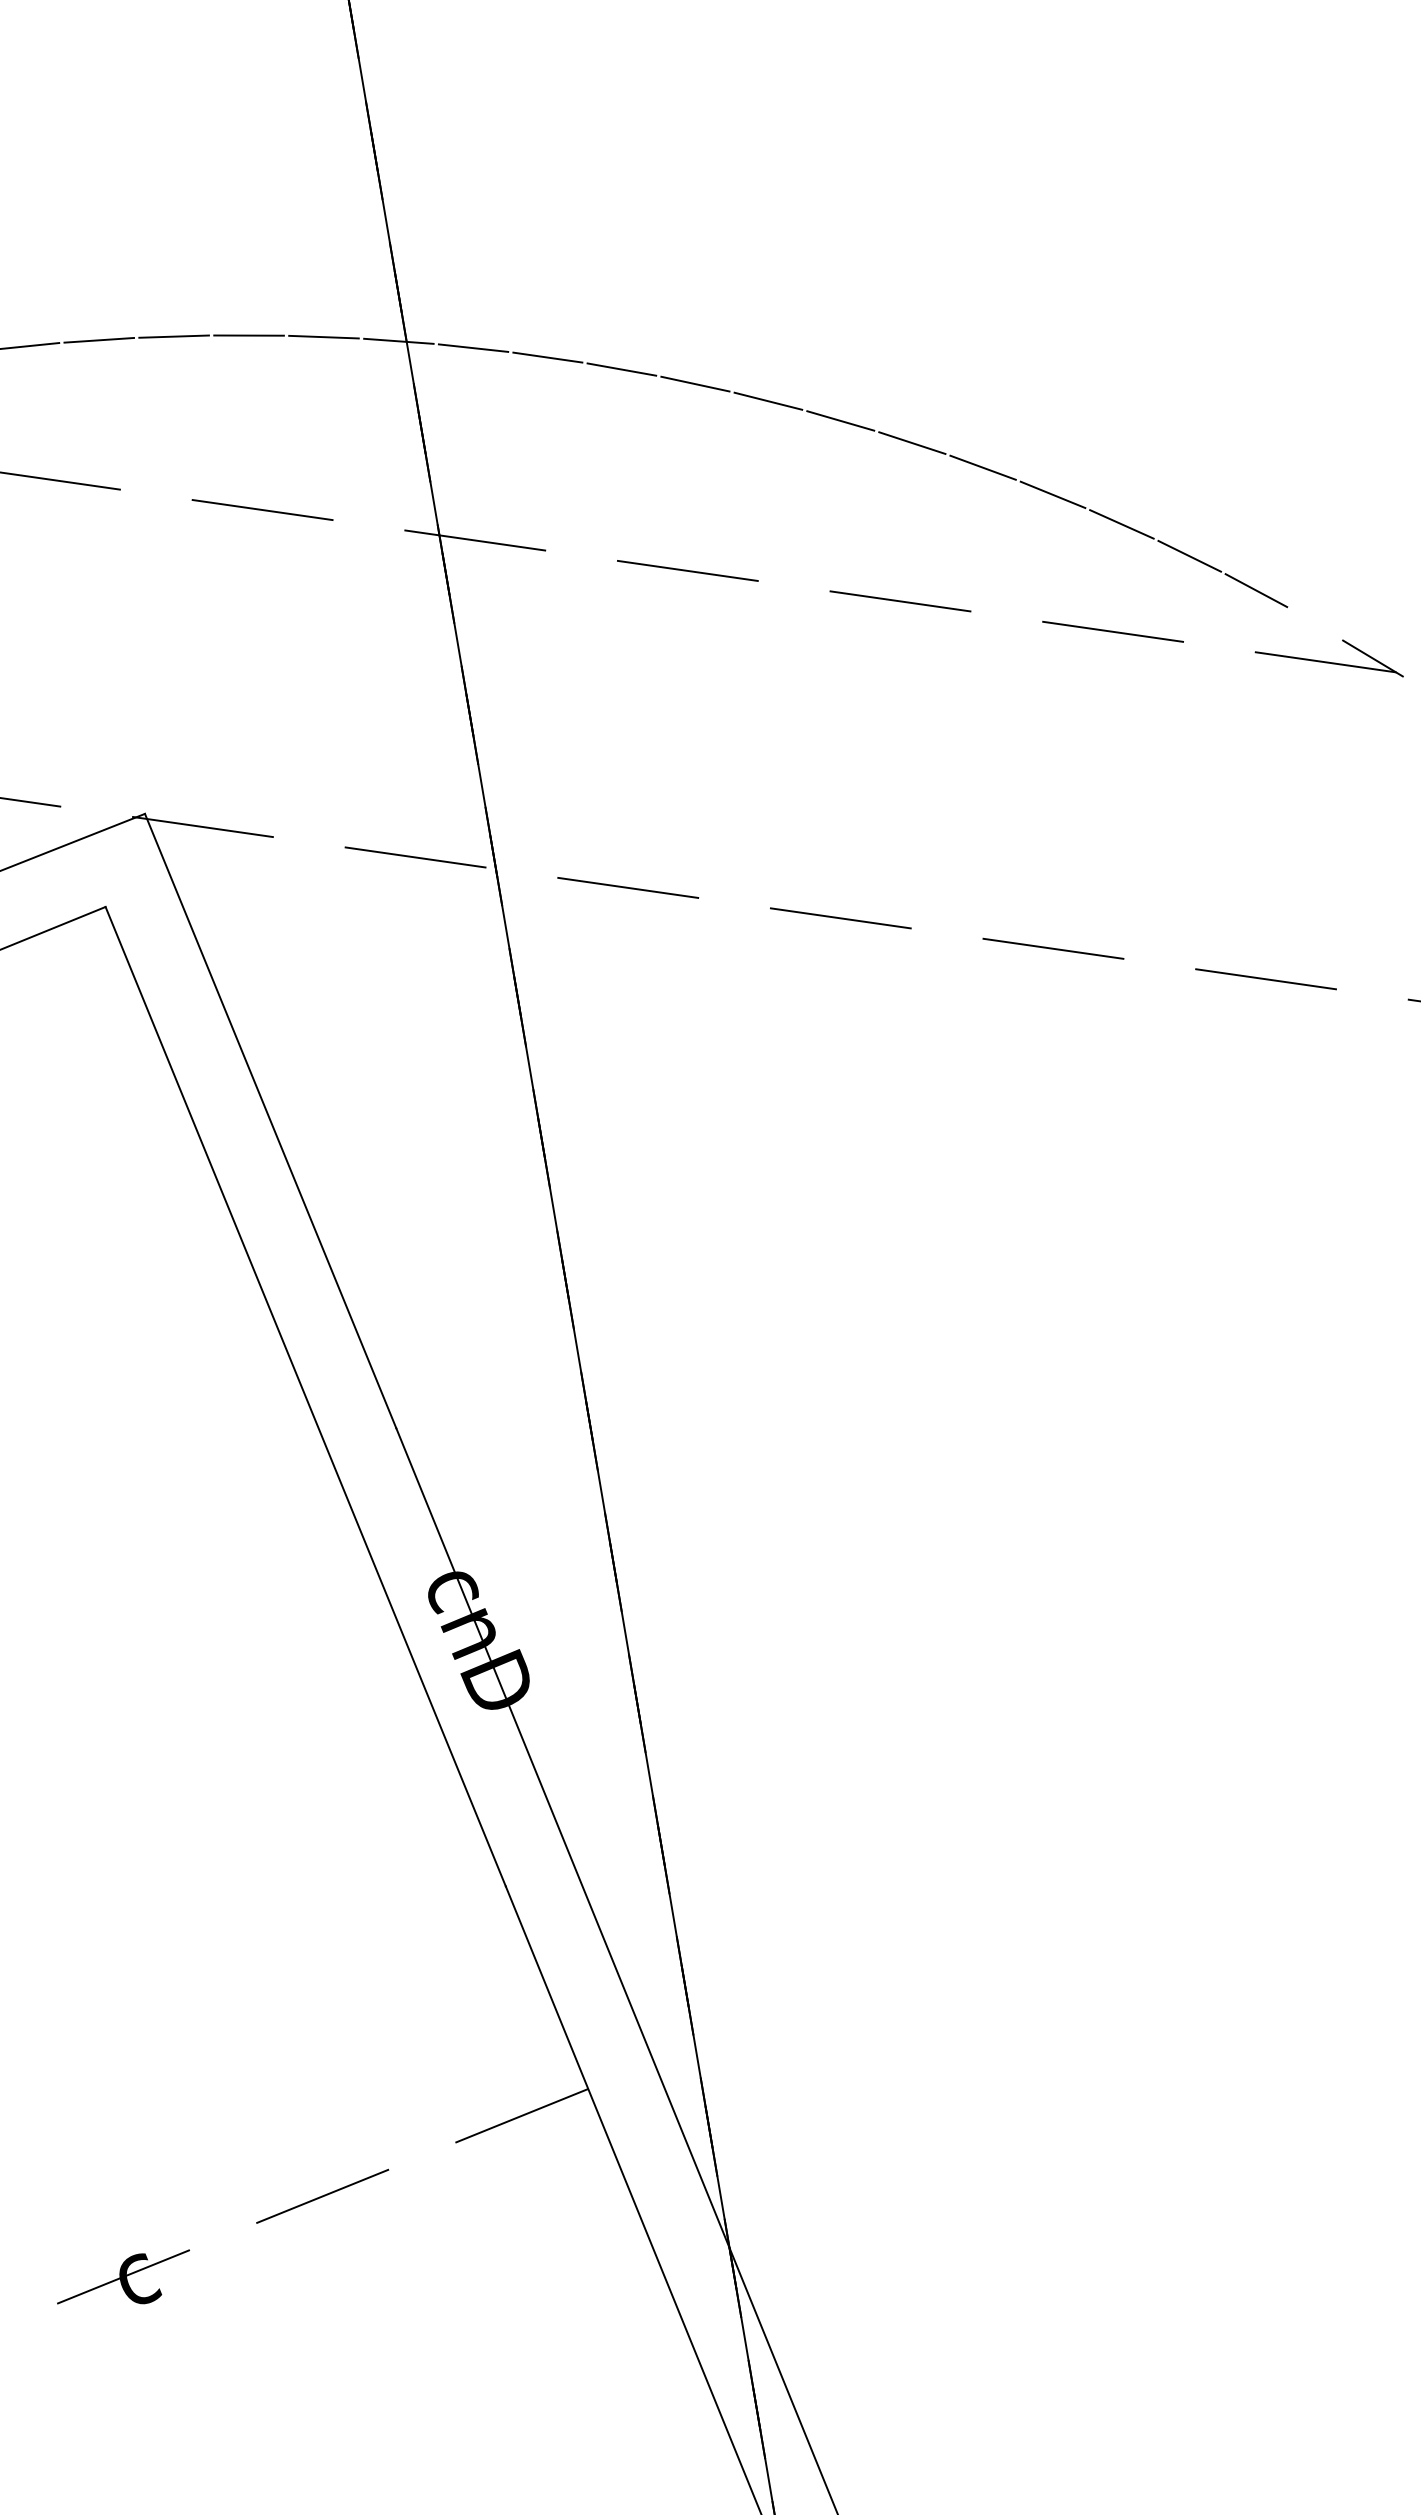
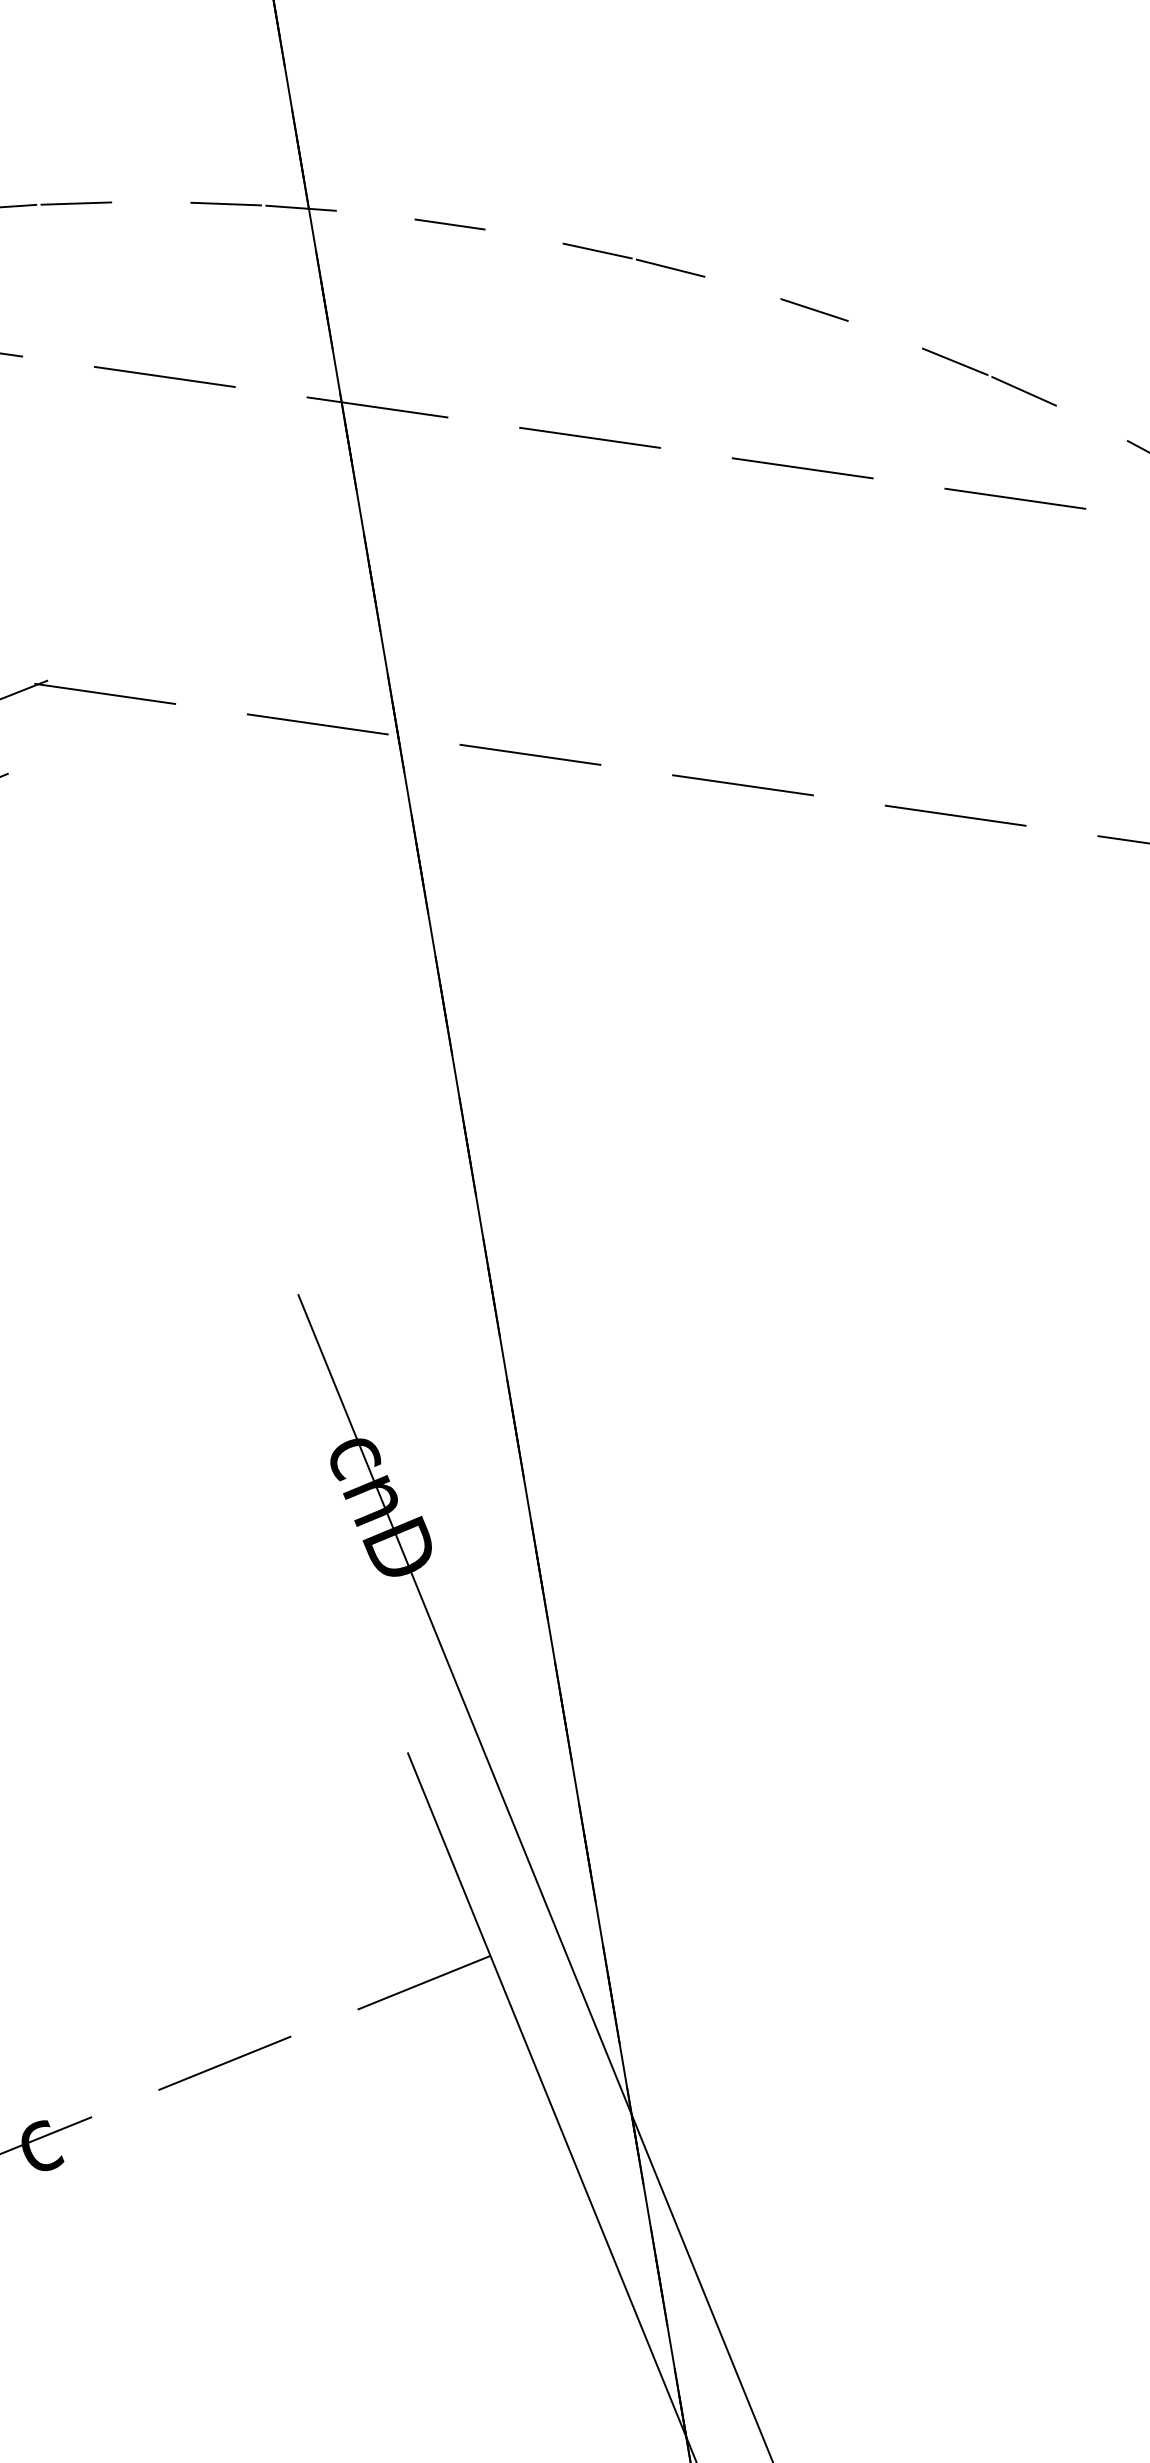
line: (246, 335) -> (148, 202), removed
line: (471, 347) -> (373, 214), removed
line: (620, 368) -> (522, 235), removed
line: (839, 420) -> (741, 287), removed
line: (981, 467) -> (883, 334), removed
line: (1187, 555) -> (1089, 422), removed
line: (270, 1120) -> (172, 987), removed
line: (305, 1396) -> (207, 1263), removed

